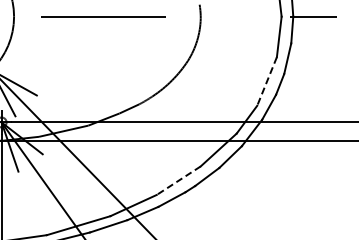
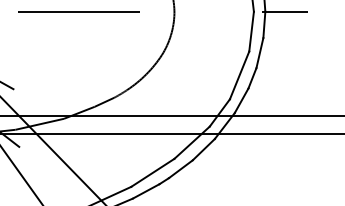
line: (266, 81) -> (239, 75), dashed -> solid
line: (178, 180) -> (152, 172), dashed -> solid

